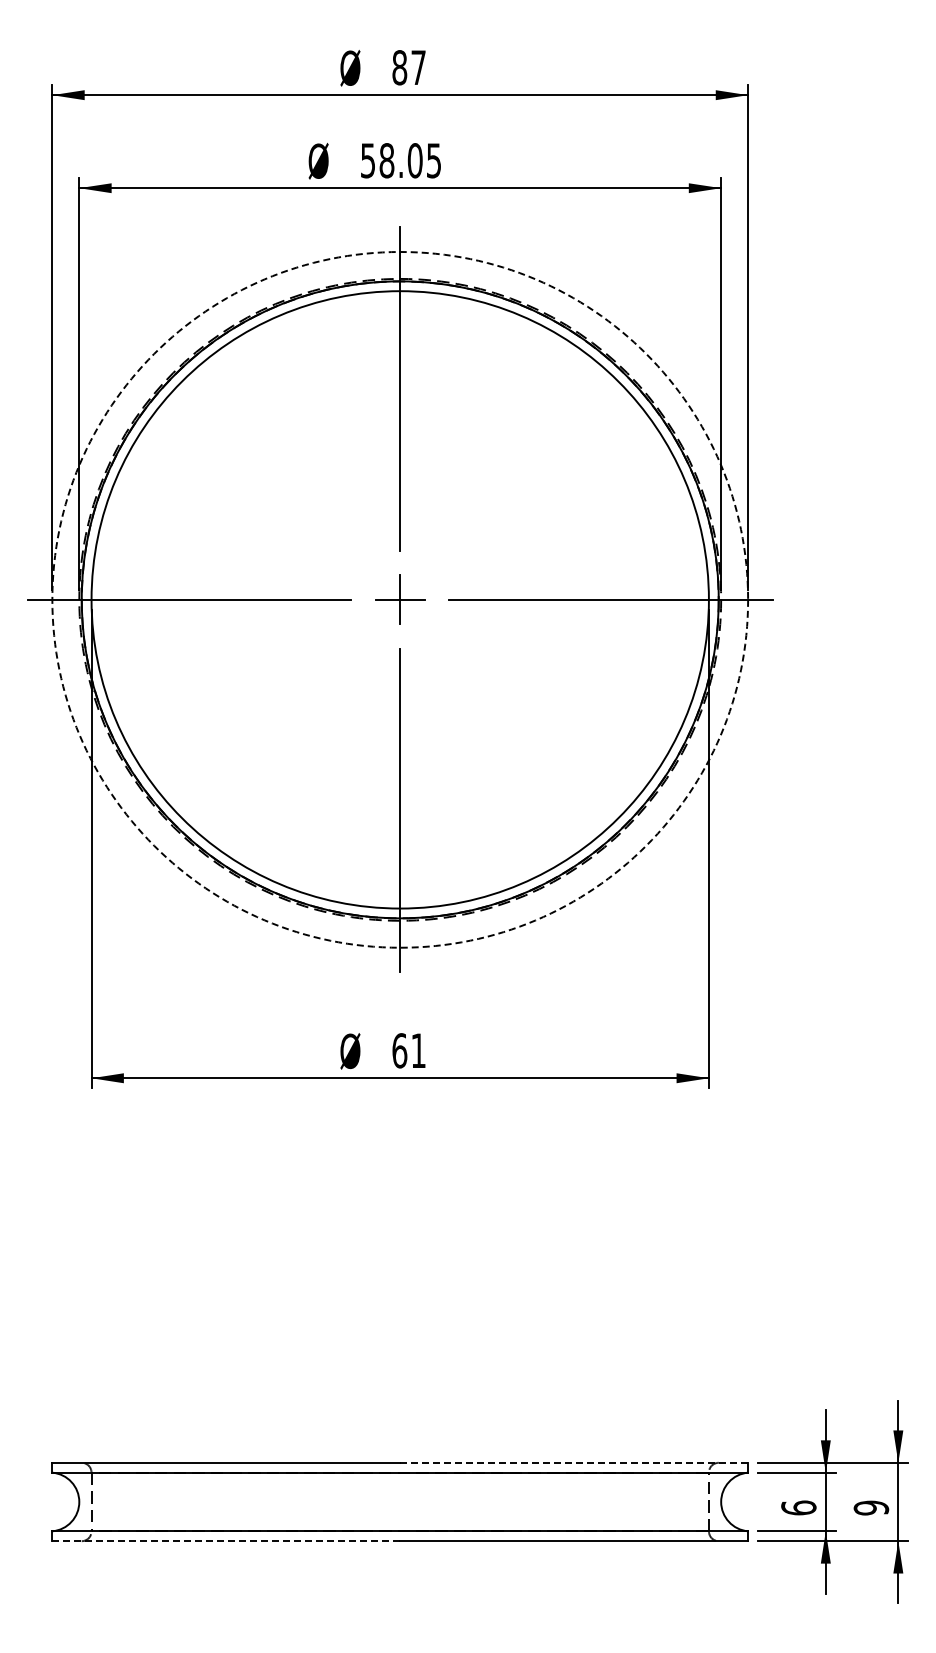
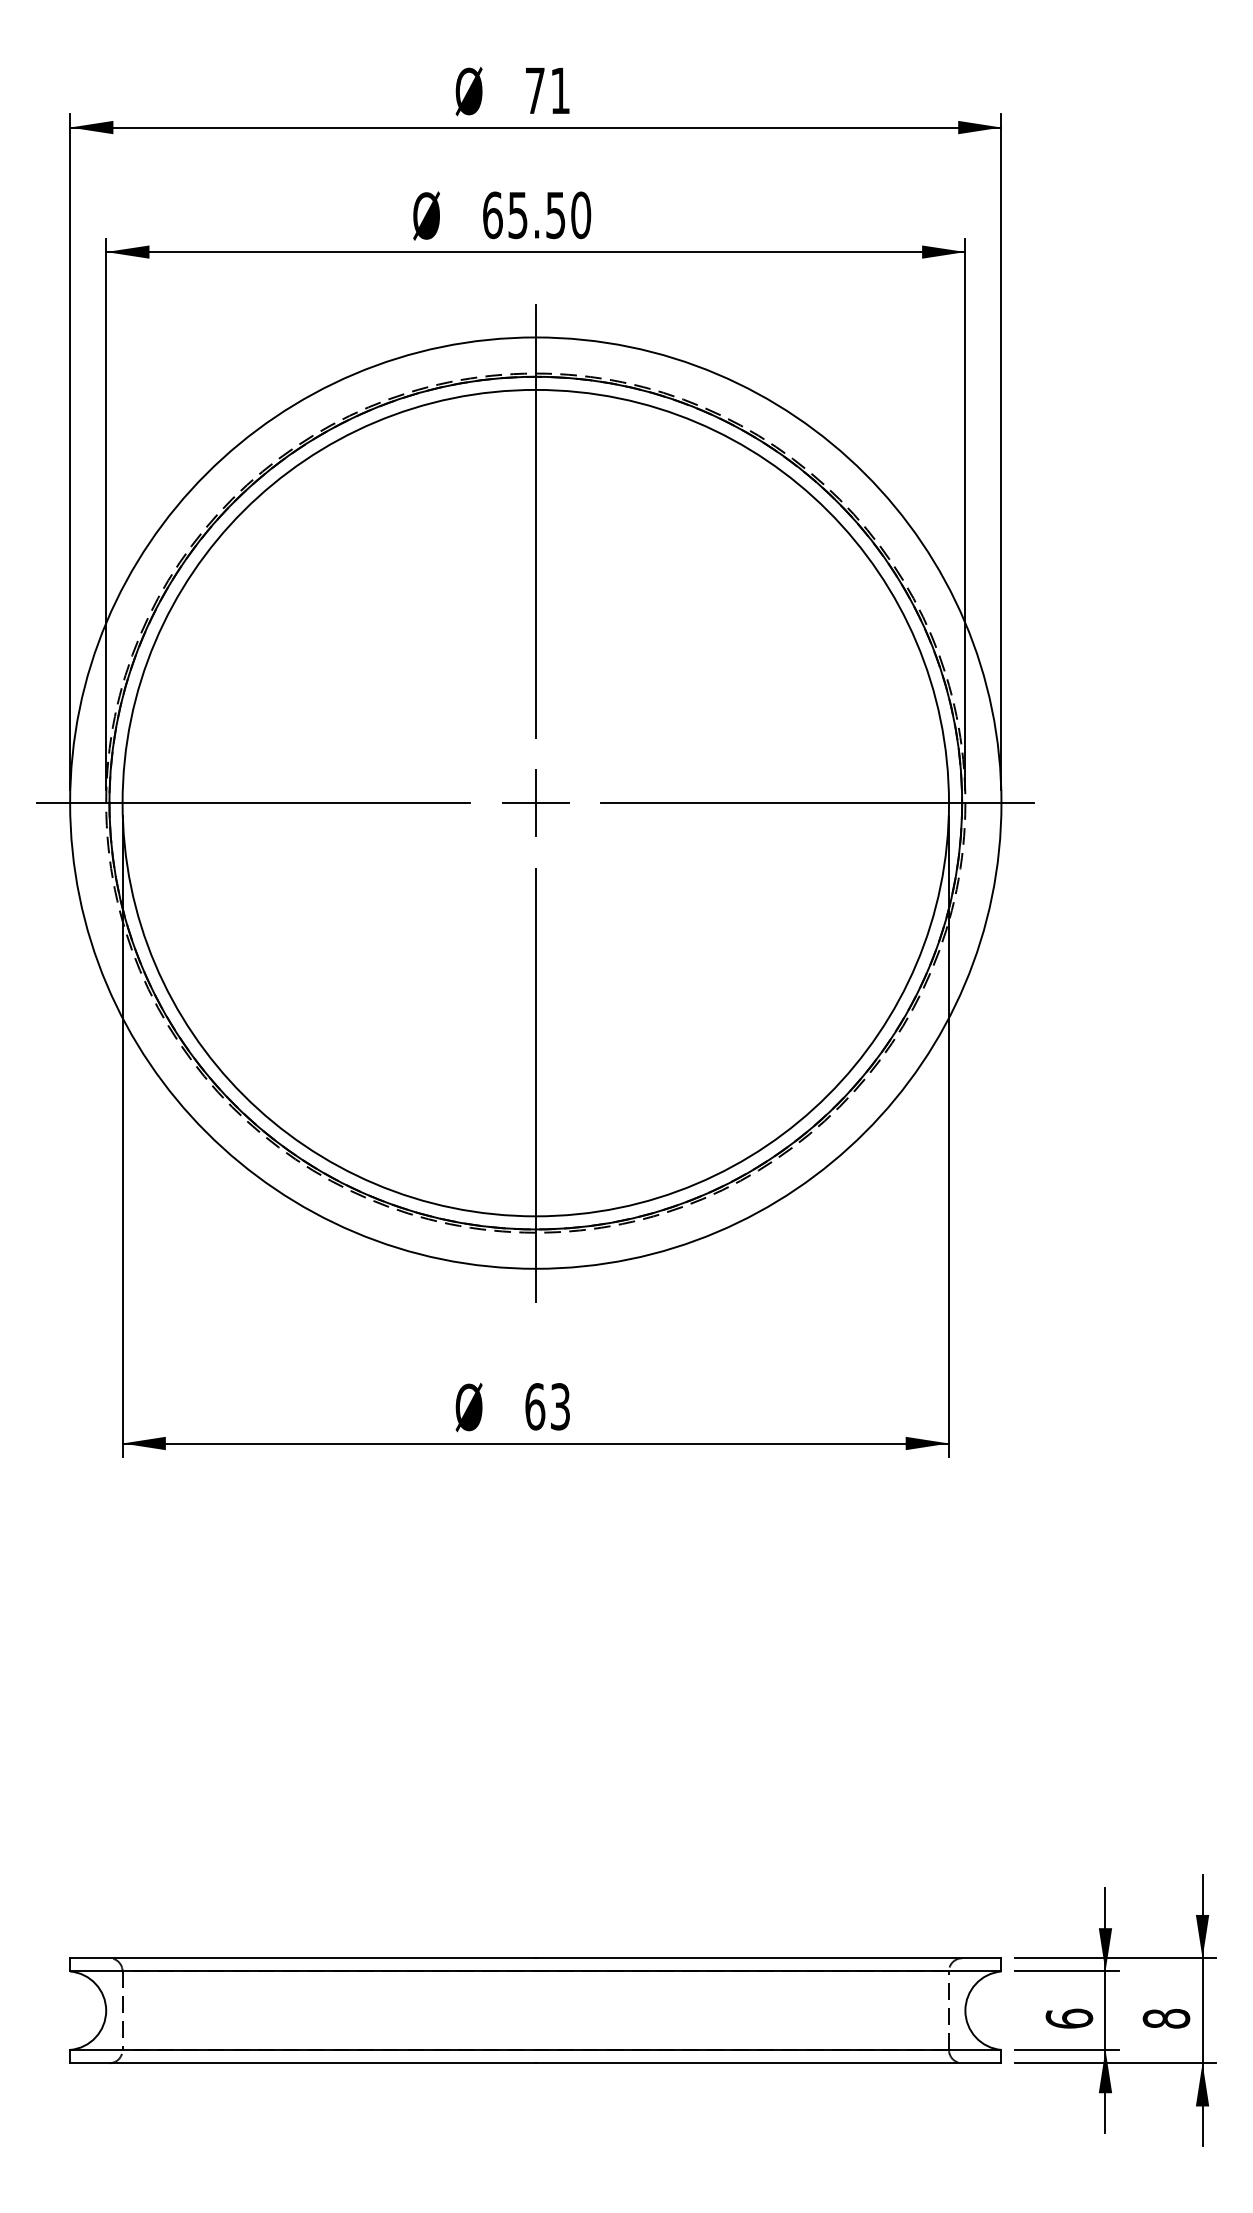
text: (408, 67) -> (546, 90), 87 -> 71
text: (400, 160) -> (536, 214), 58.05 -> 65.50
circle: (400, 599) -> (536, 802), dashed -> solid
text: (418, 1050) -> (560, 1406), 61 -> 63
line: (574, 1462) -> (769, 1957), dashed -> solid
text: (871, 1507) -> (1166, 2018), 9 -> 8
line: (226, 1541) -> (303, 2063), dashed -> solid

